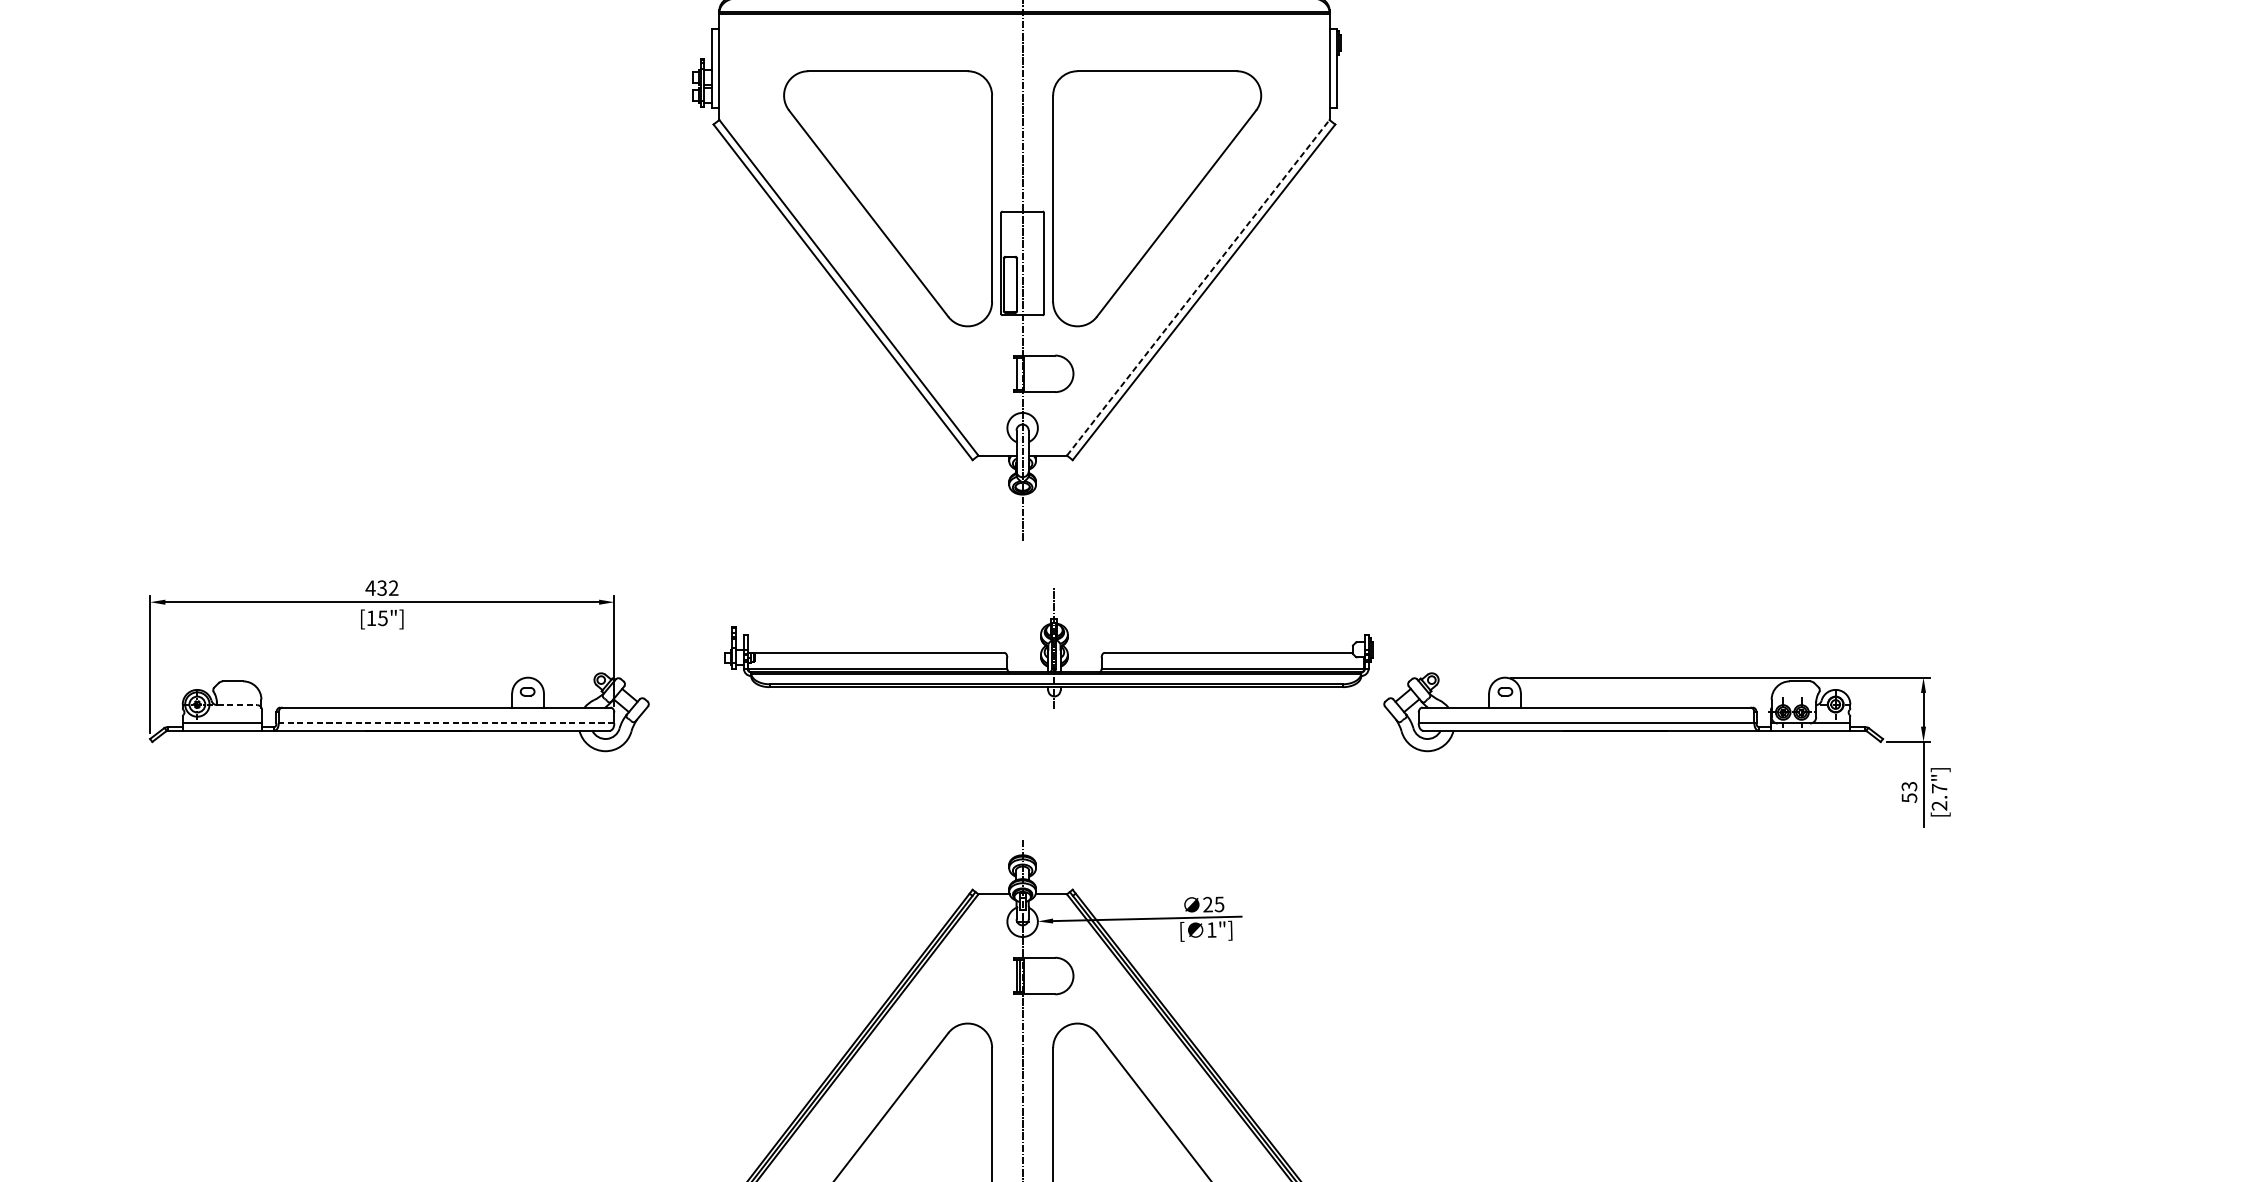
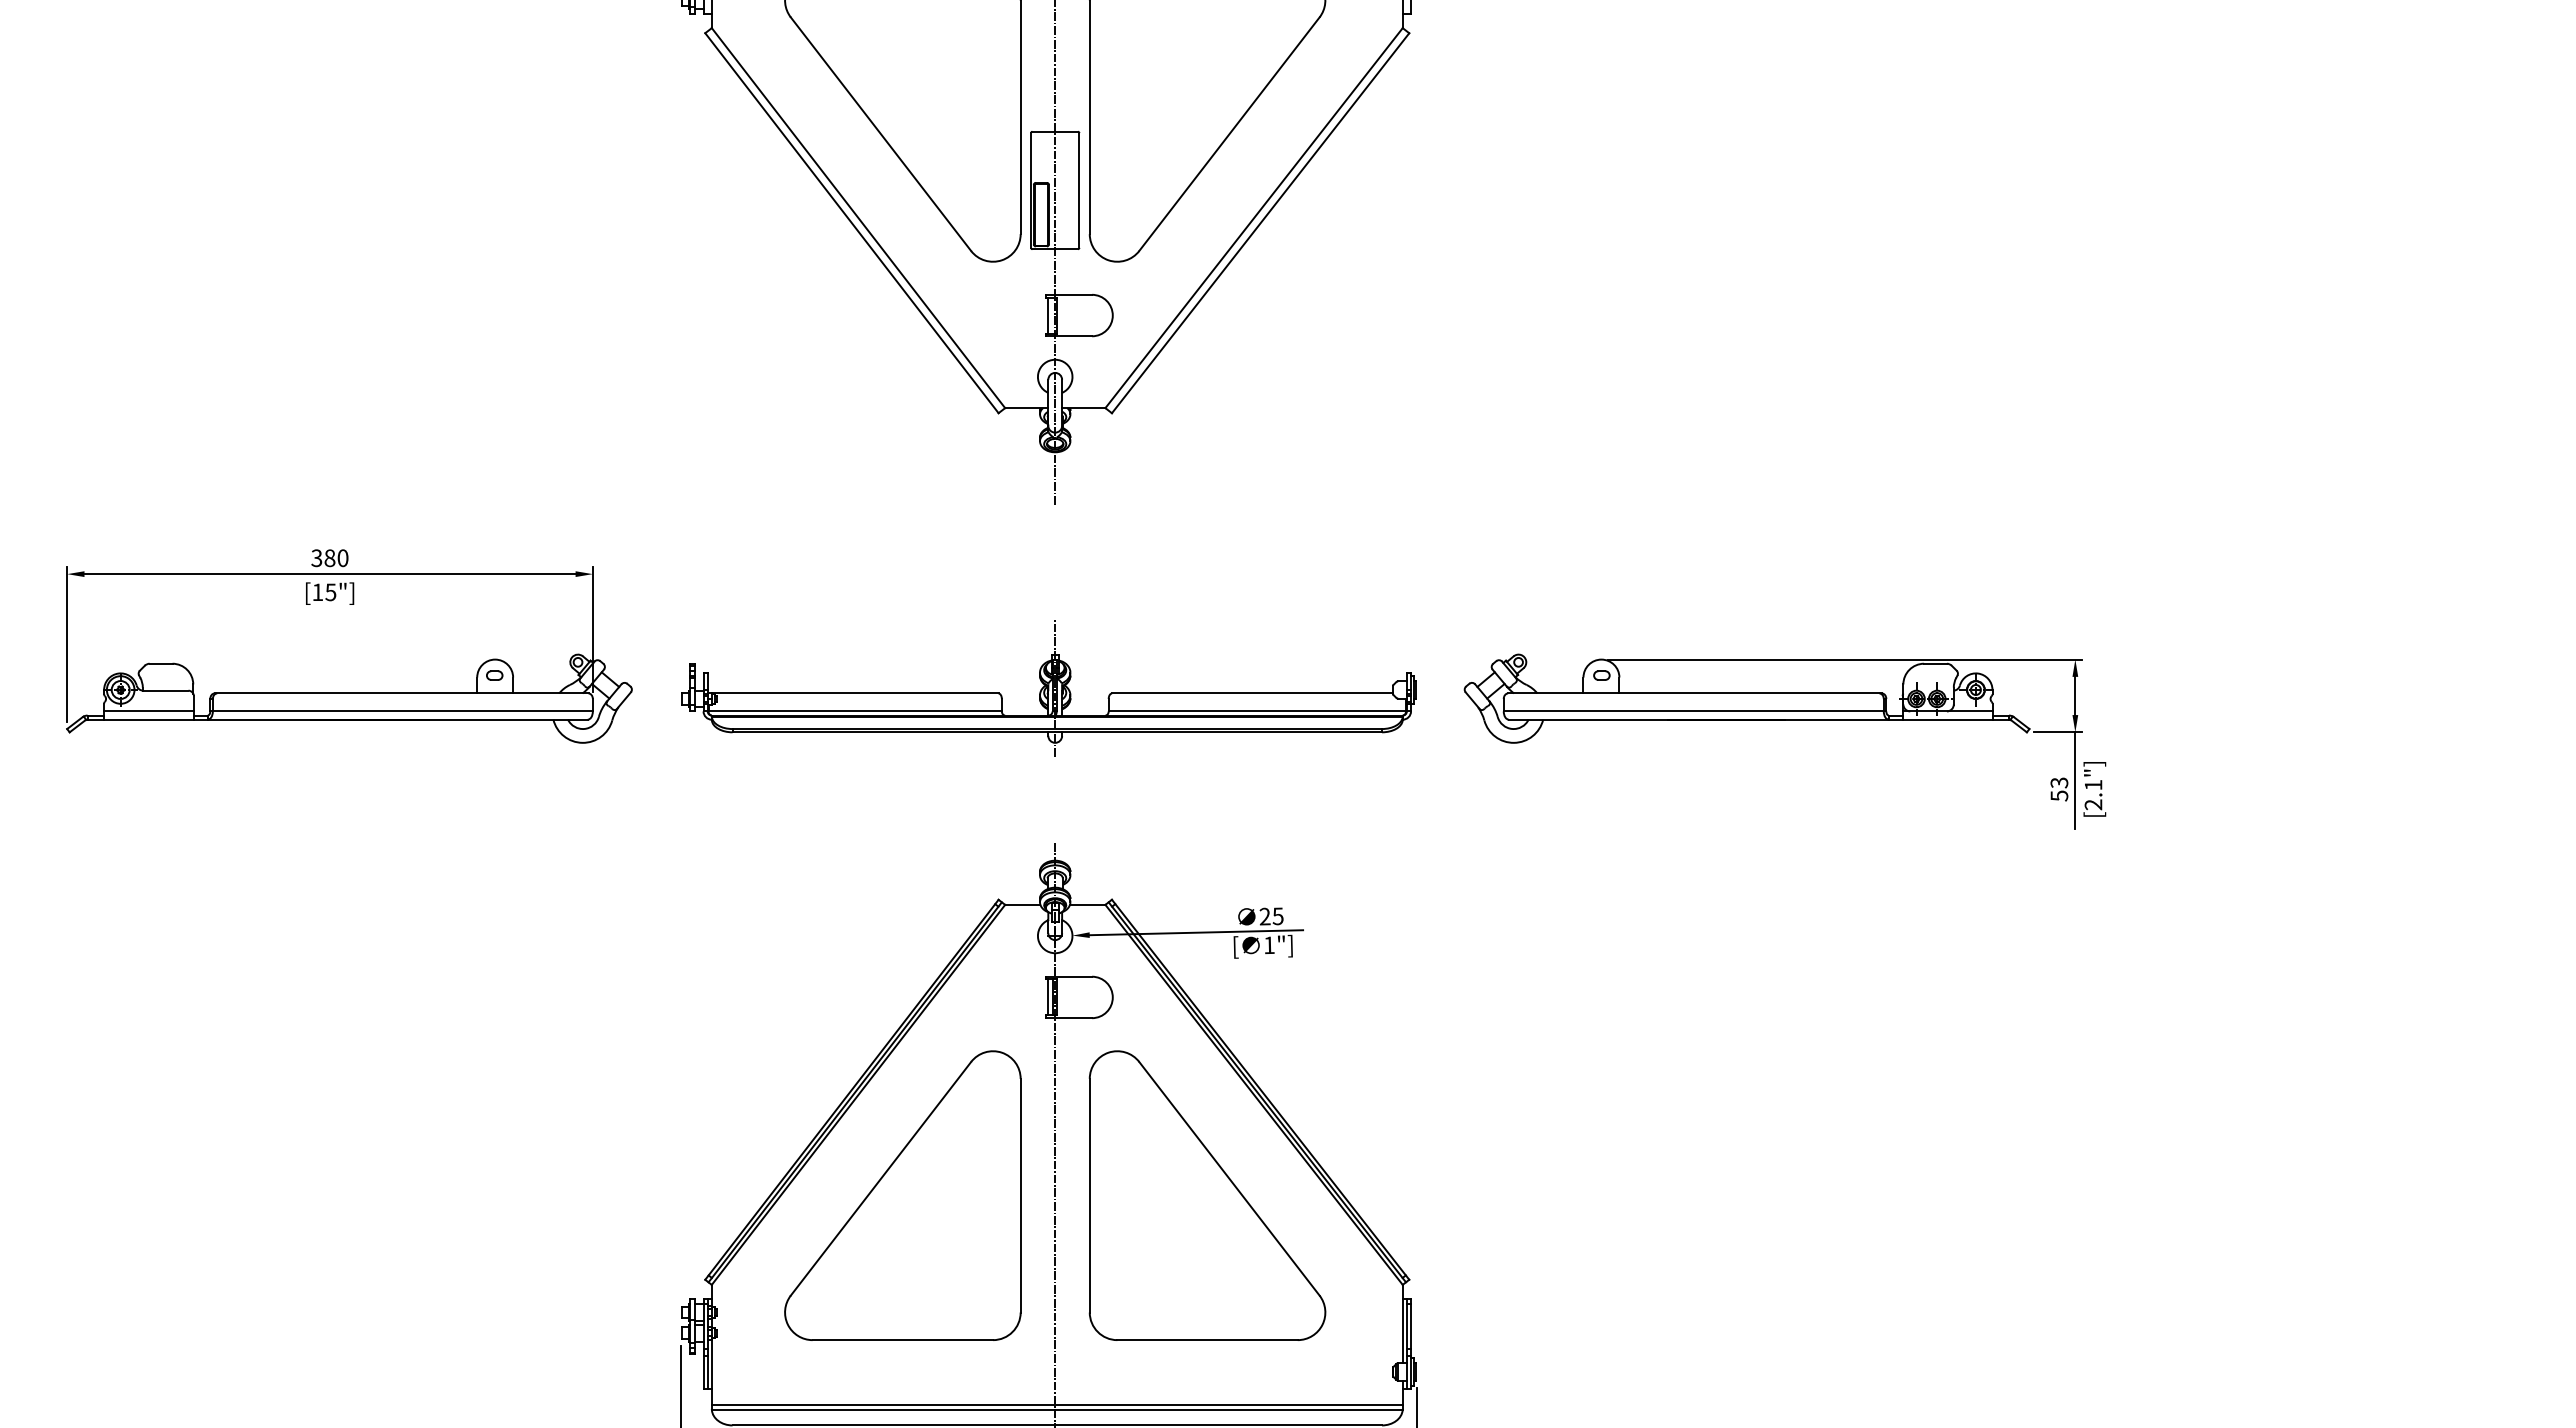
line: (1198, 287) -> (1254, 217), dashed -> solid
text: (381, 588) -> (329, 558), 432 -> 380
part: (1048, 648) -> (1048, 688), moved
line: (236, 704) -> (165, 690), dashed -> solid
line: (445, 723) -> (401, 711), dashed -> solid
text: (1939, 787) -> (2093, 784), [2.7"] -> [2.1"]

